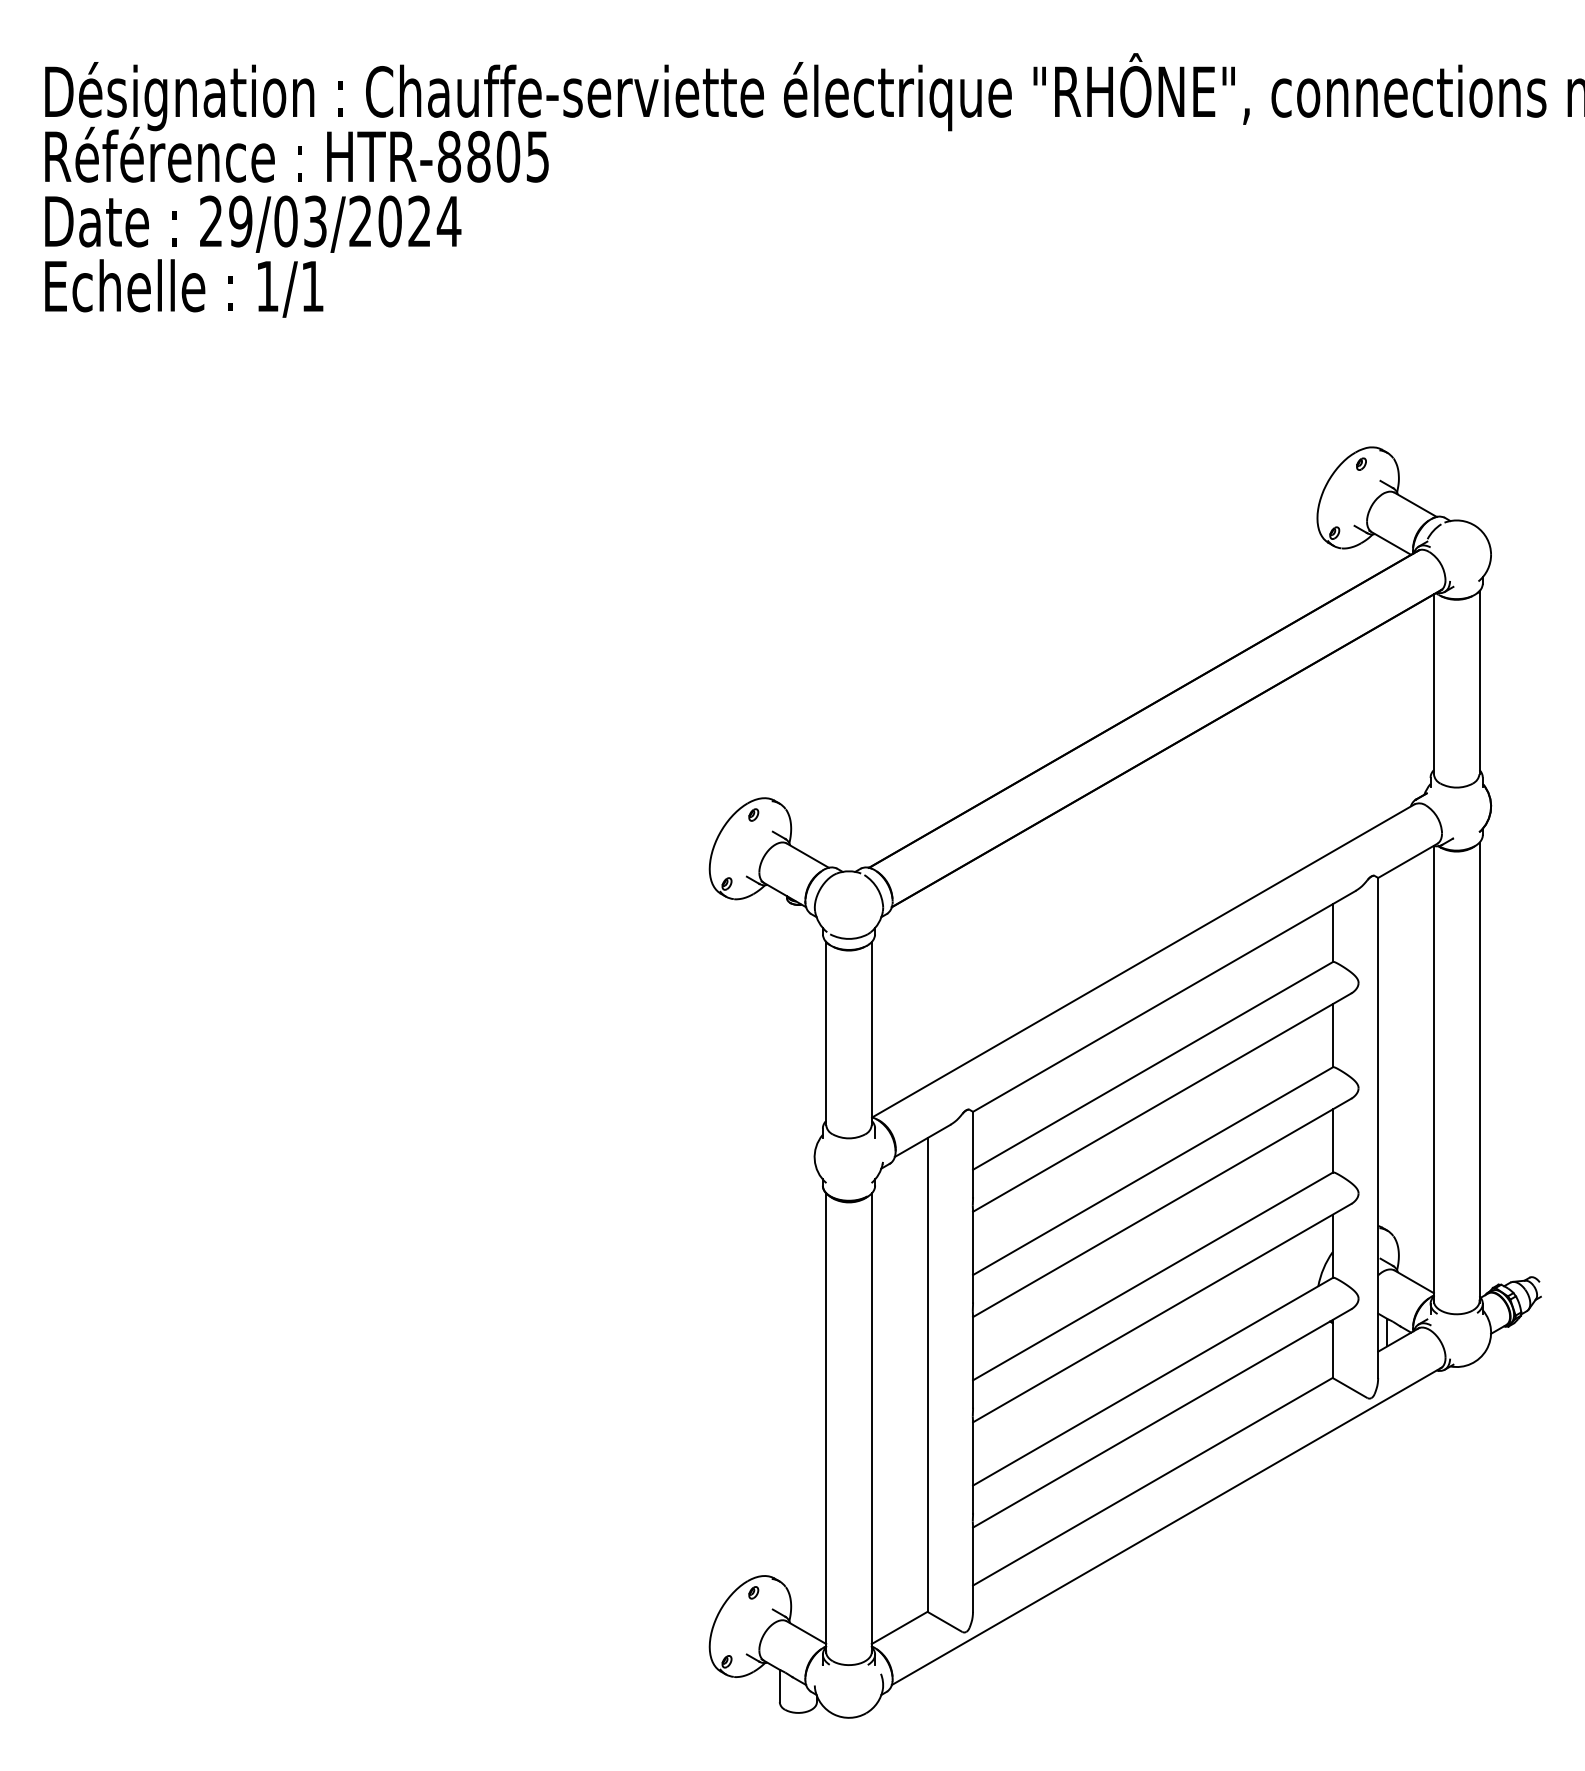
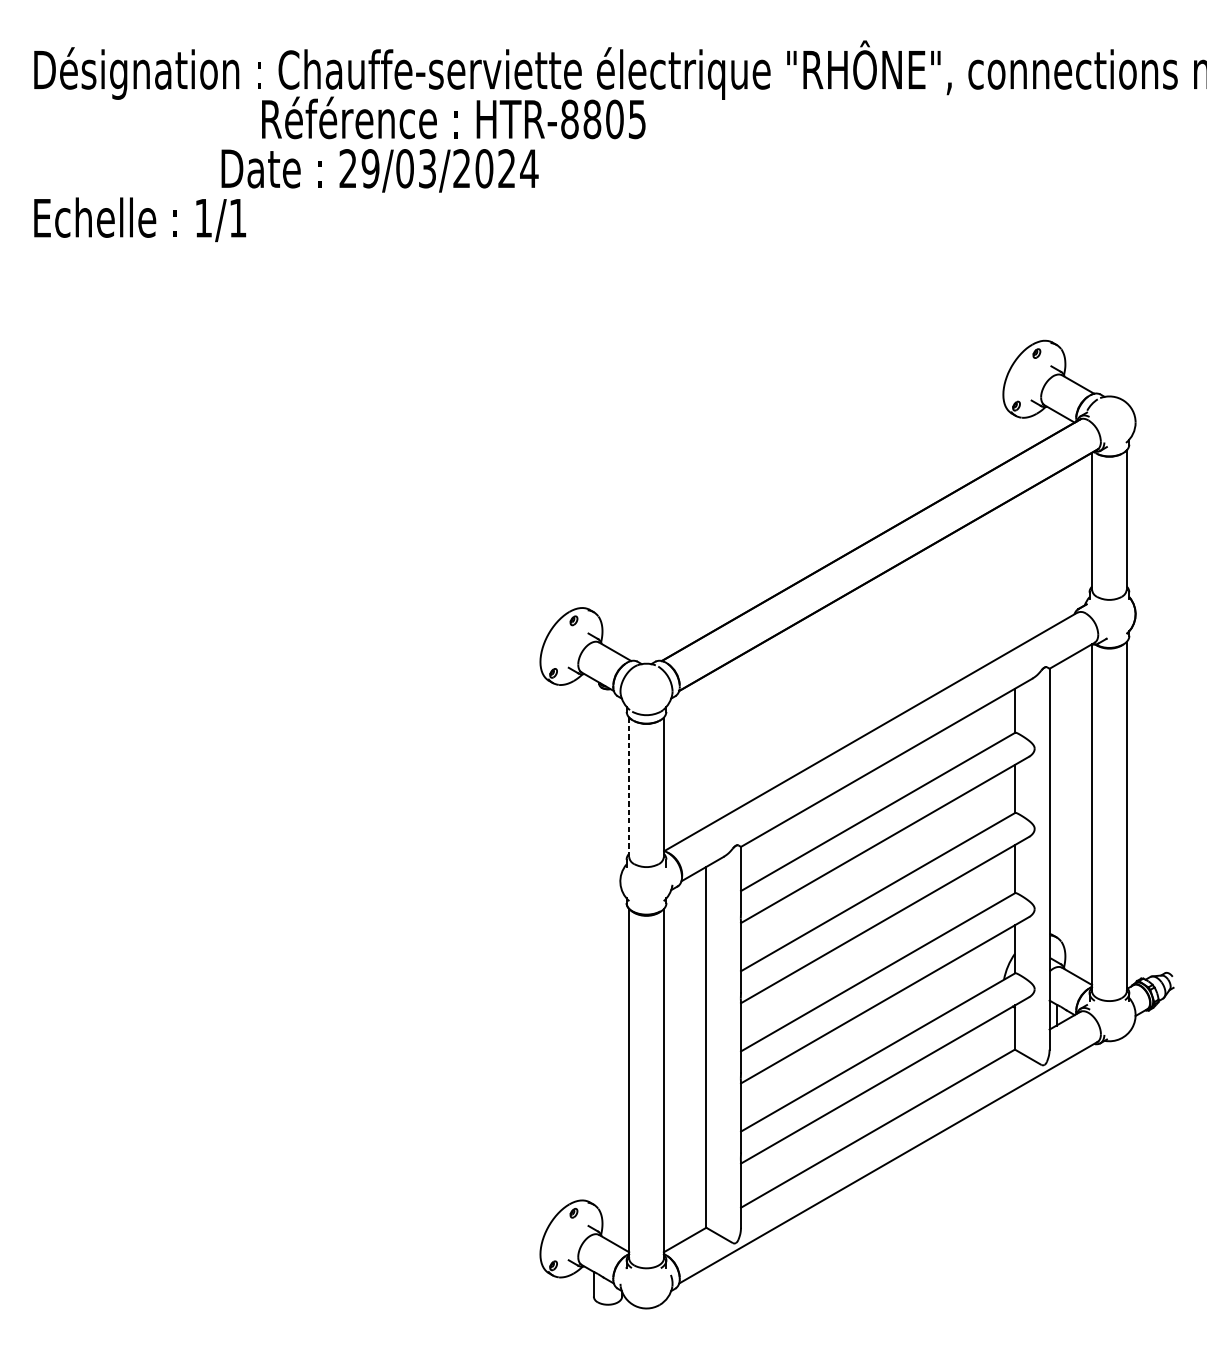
text: (296, 154) -> (453, 117), moved
text: (253, 223) -> (380, 170), moved
line: (826, 1033) -> (629, 787), solid -> dashed

